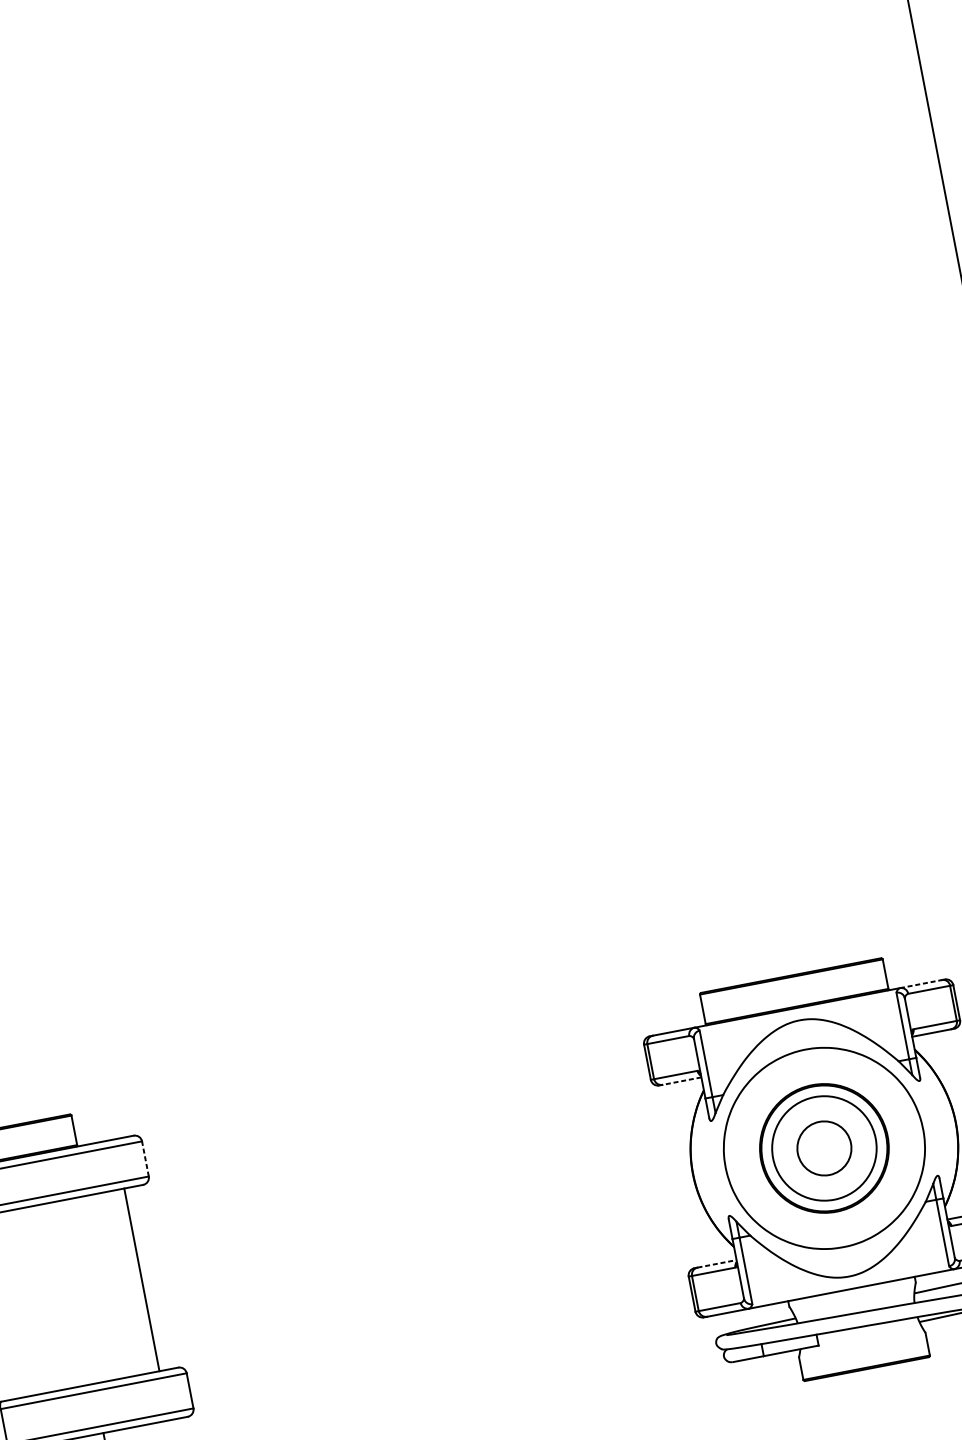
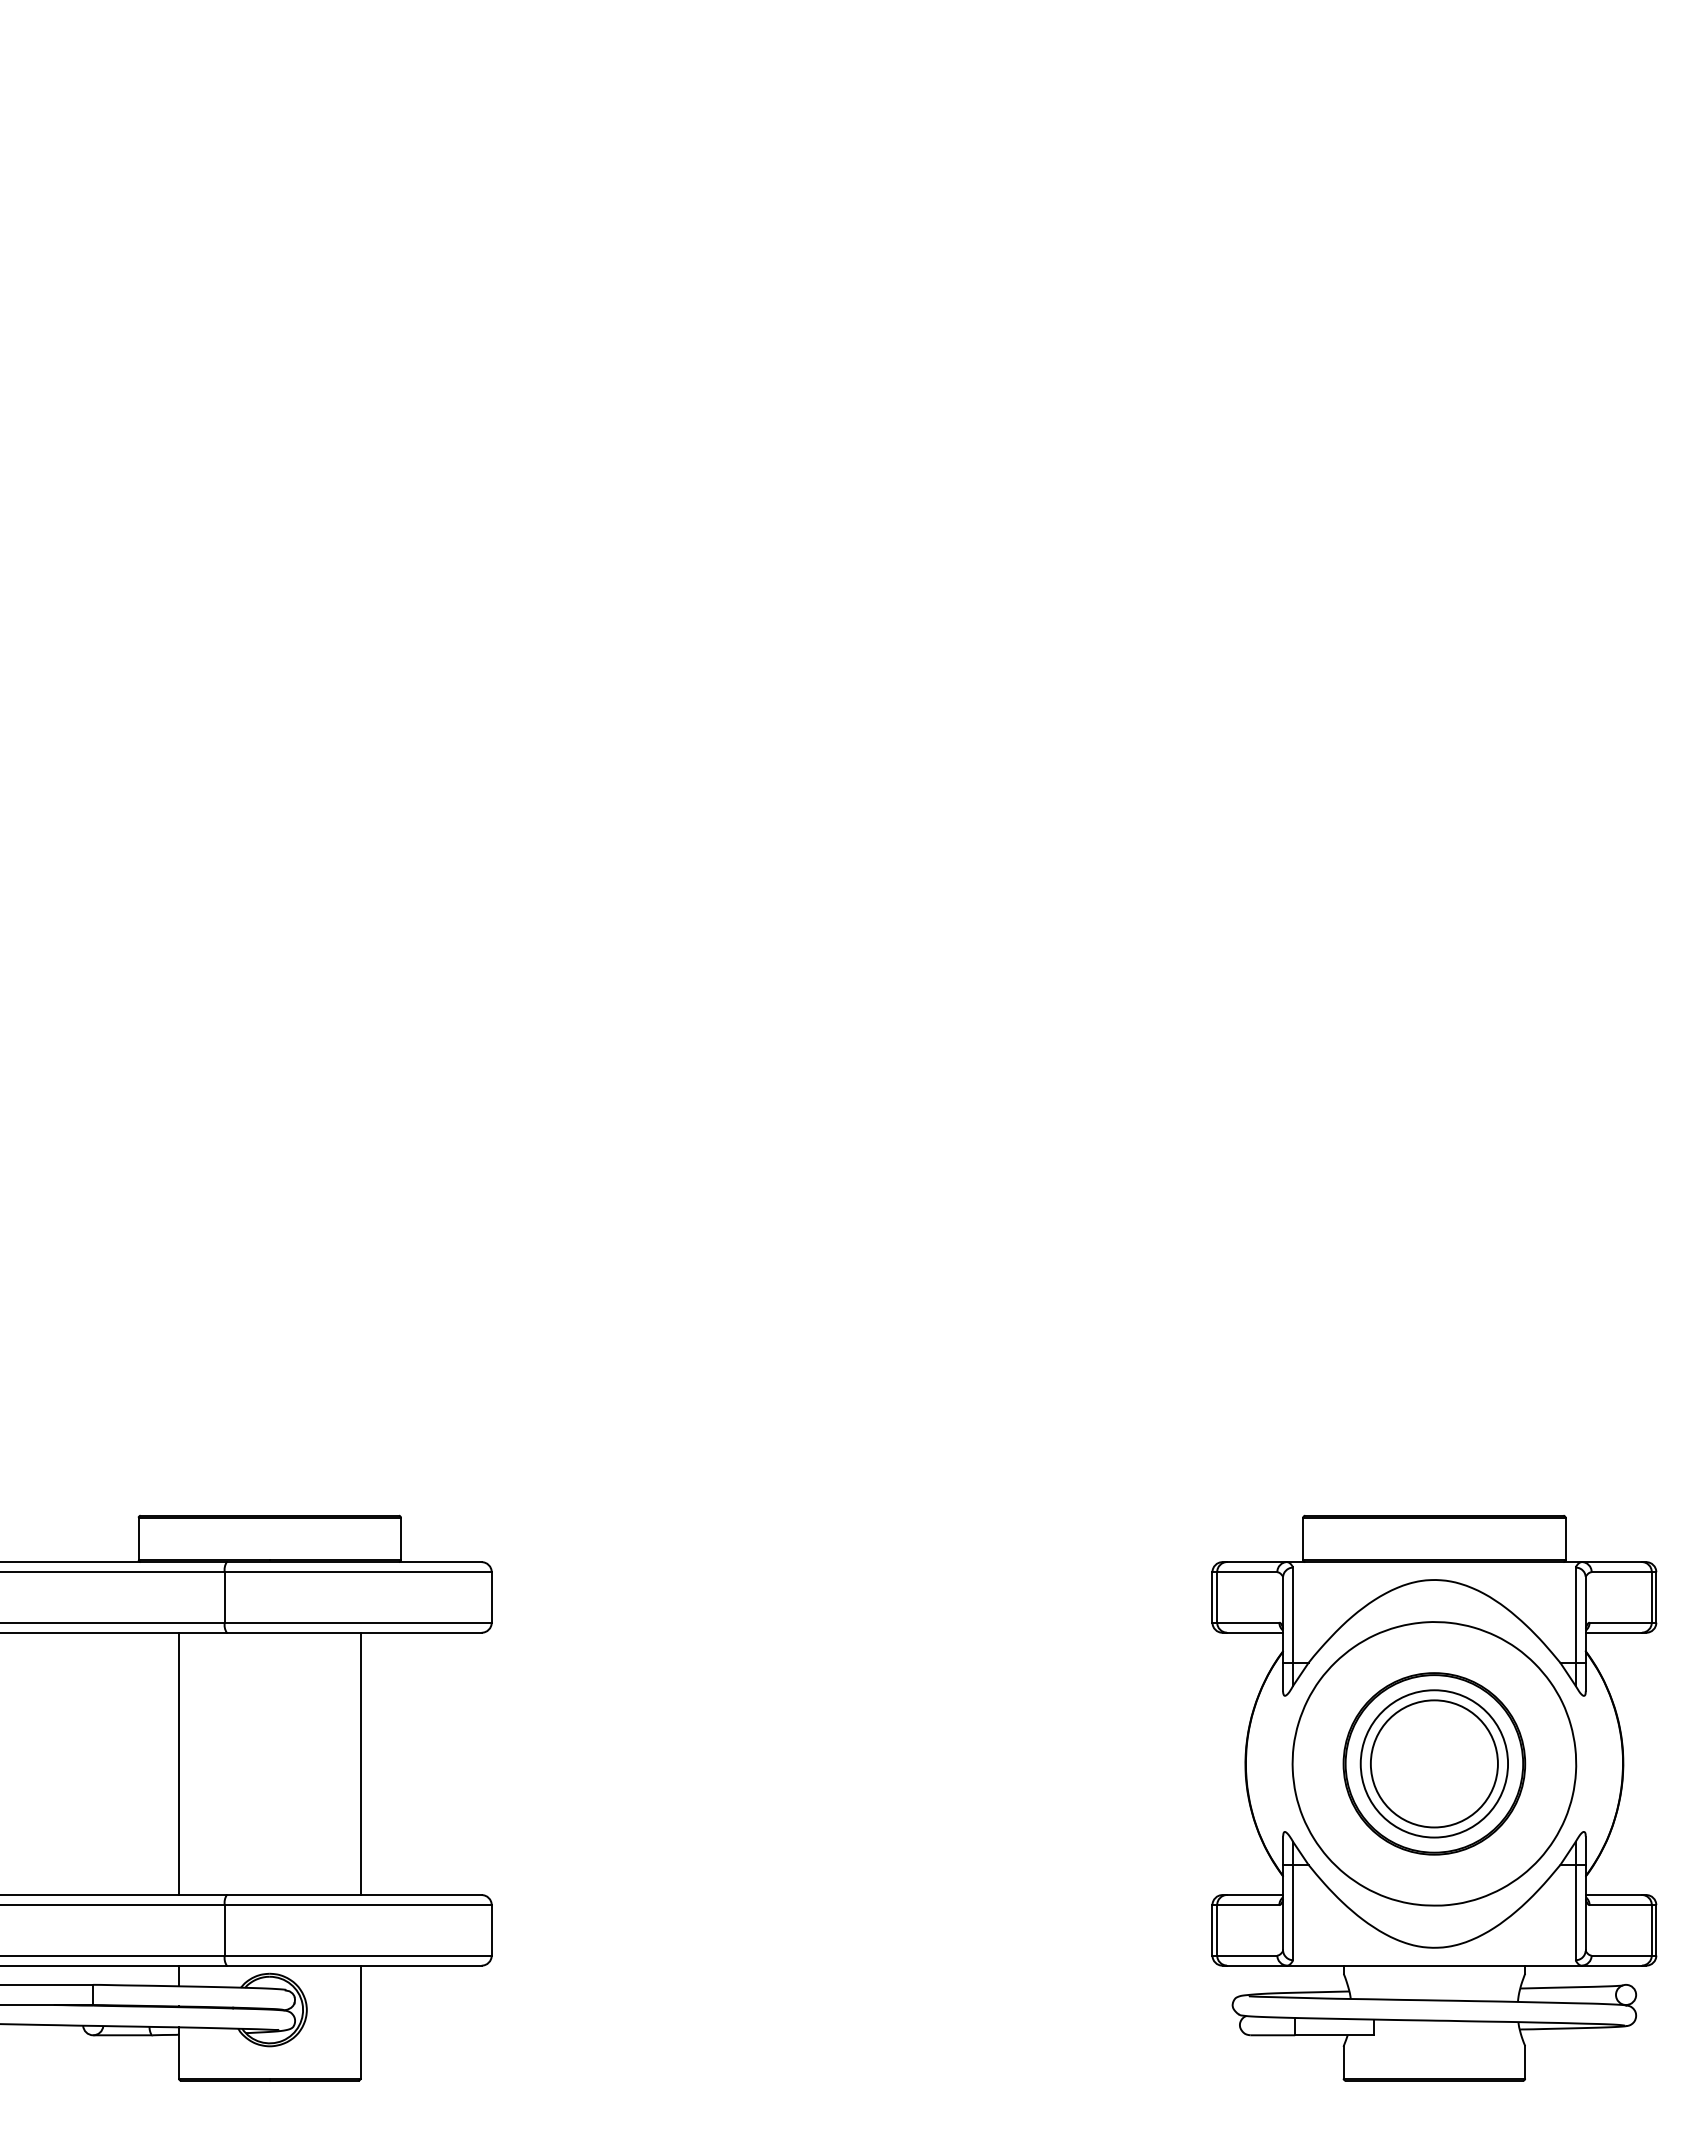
line: (921, 984) -> (1612, 1562), dashed -> solid
line: (681, 1081) -> (1254, 1632), dashed -> solid
circle: (823, 1148) -> (1433, 1763), size x1.67
line: (145, 1158) -> (491, 1596), dashed -> solid
line: (717, 1264) -> (1255, 1895), dashed -> solid
line: (141, 1279) -> (360, 1763), moved

